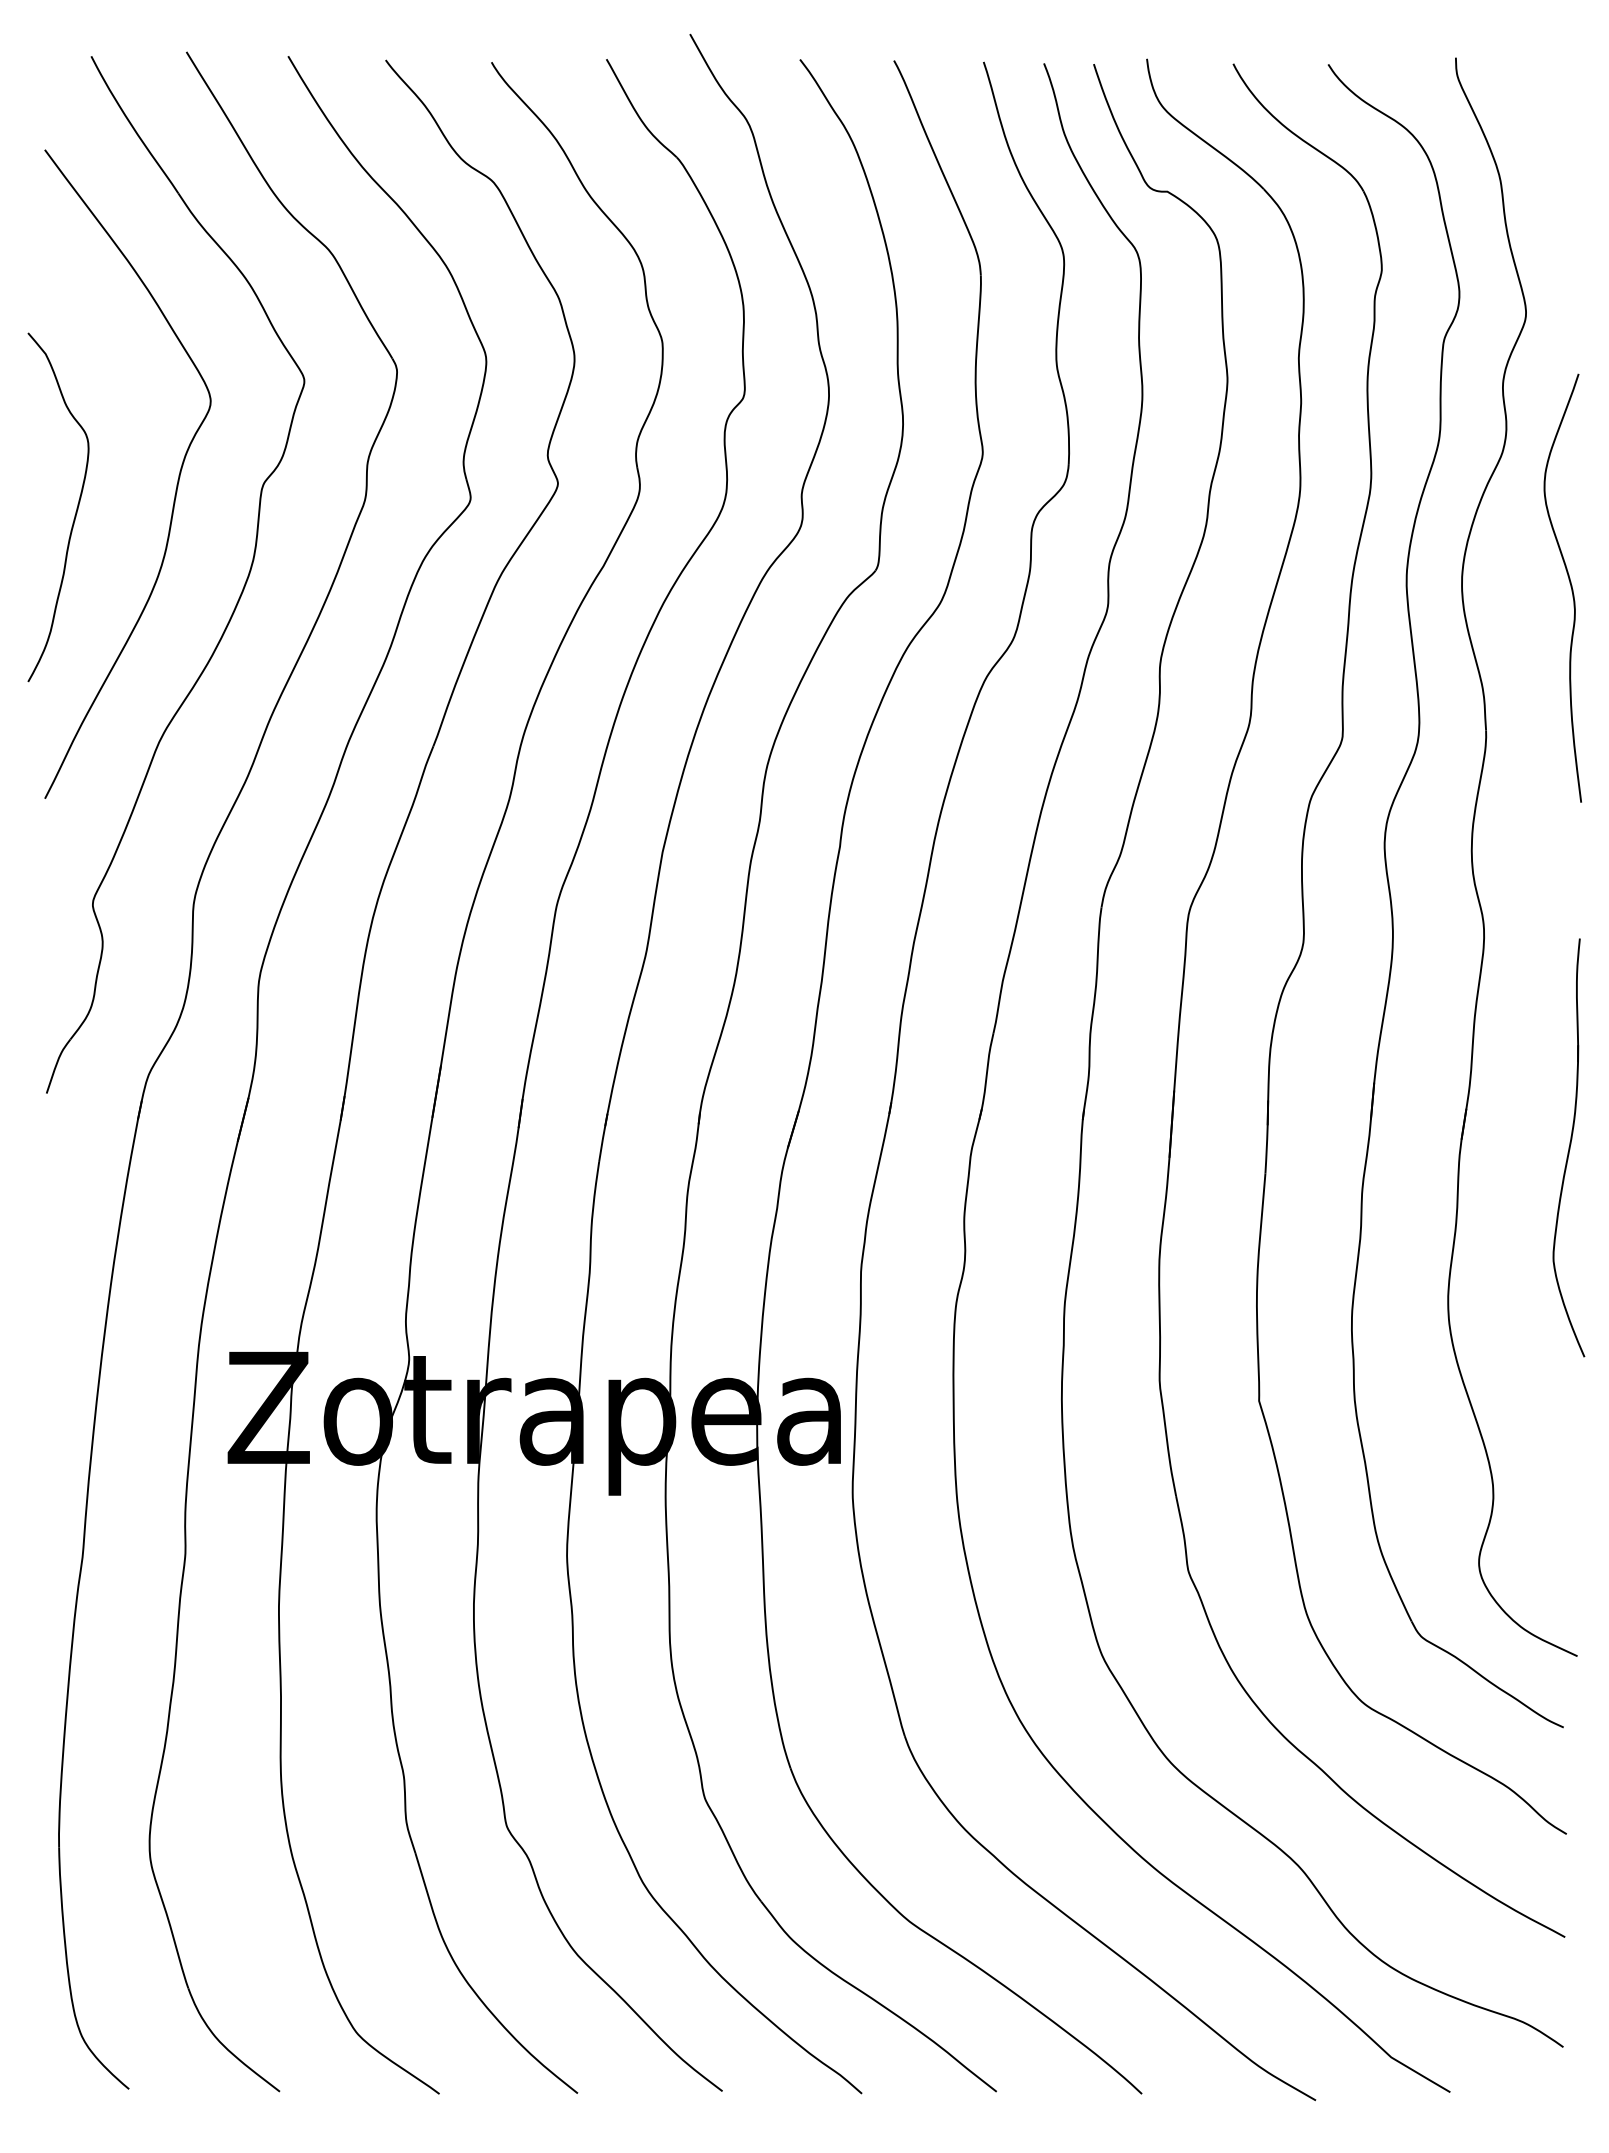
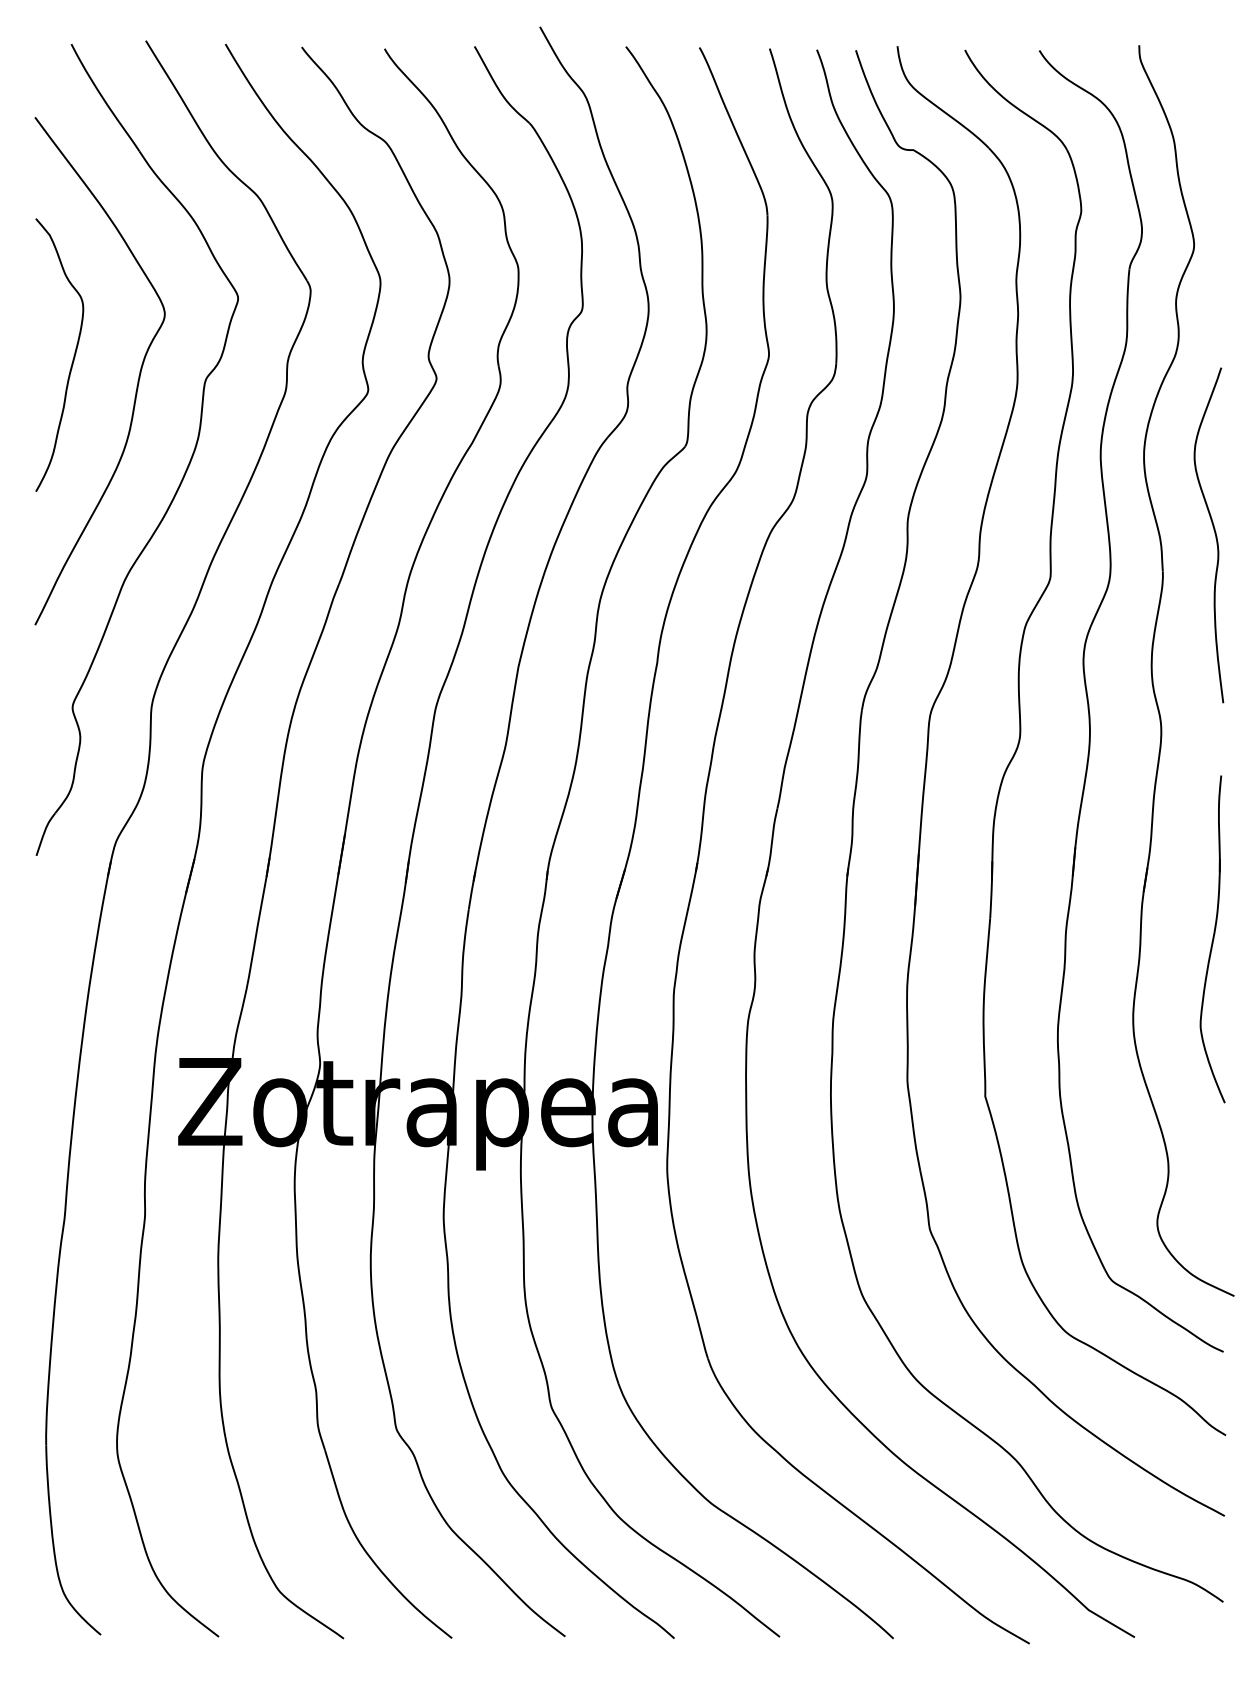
curve: (74, 512) -> (72, 359), moved
curve: (1569, 585) -> (1214, 533), moved
part: (1568, 1148) -> (1212, 939), moved

